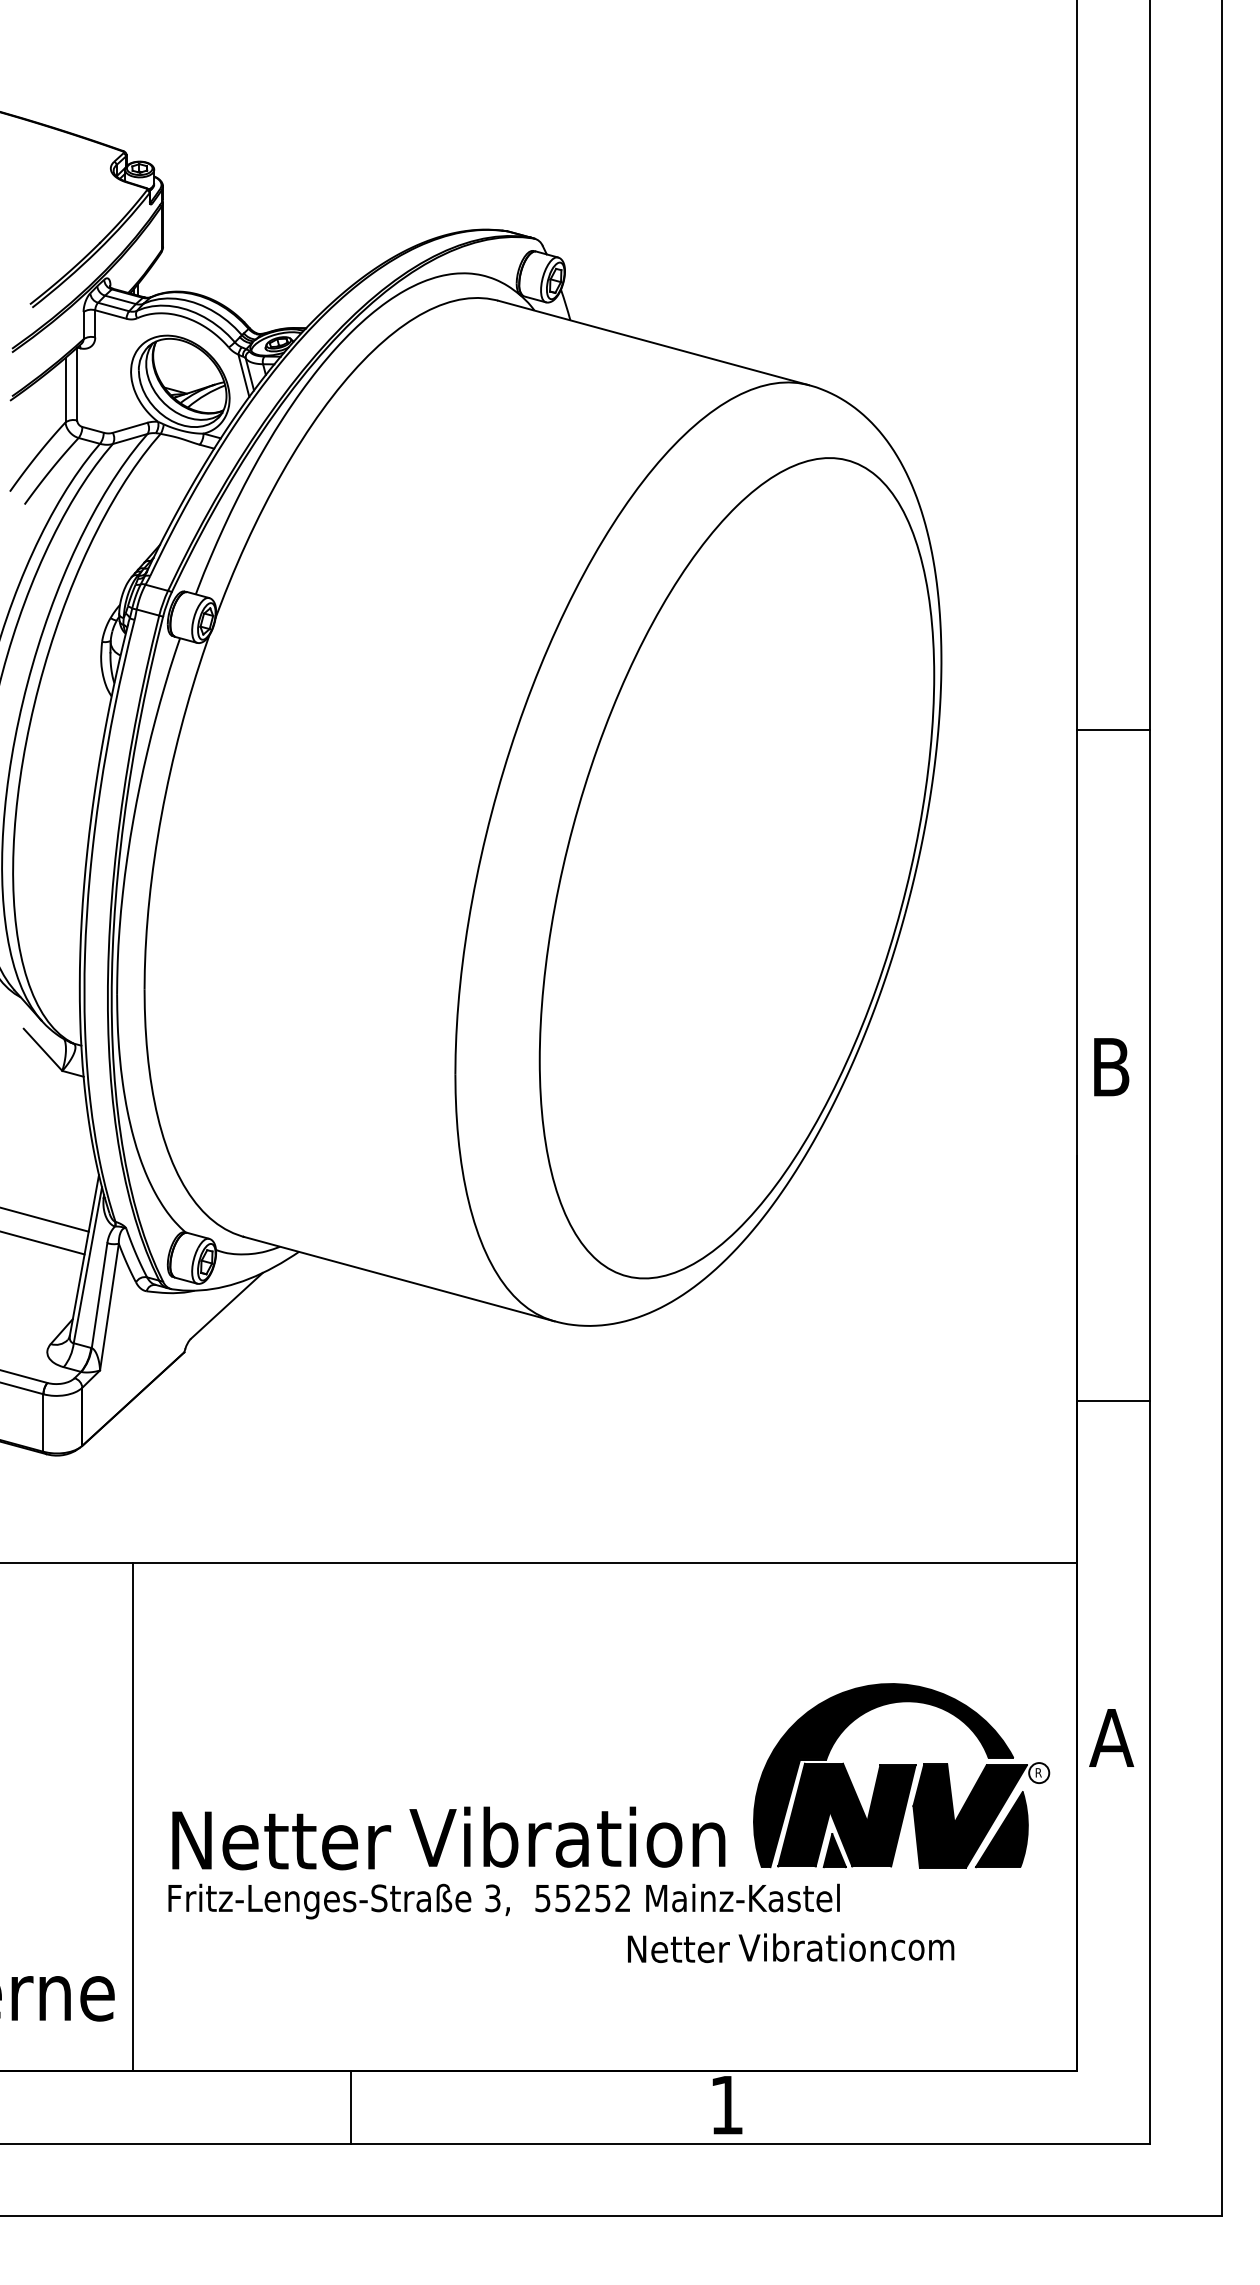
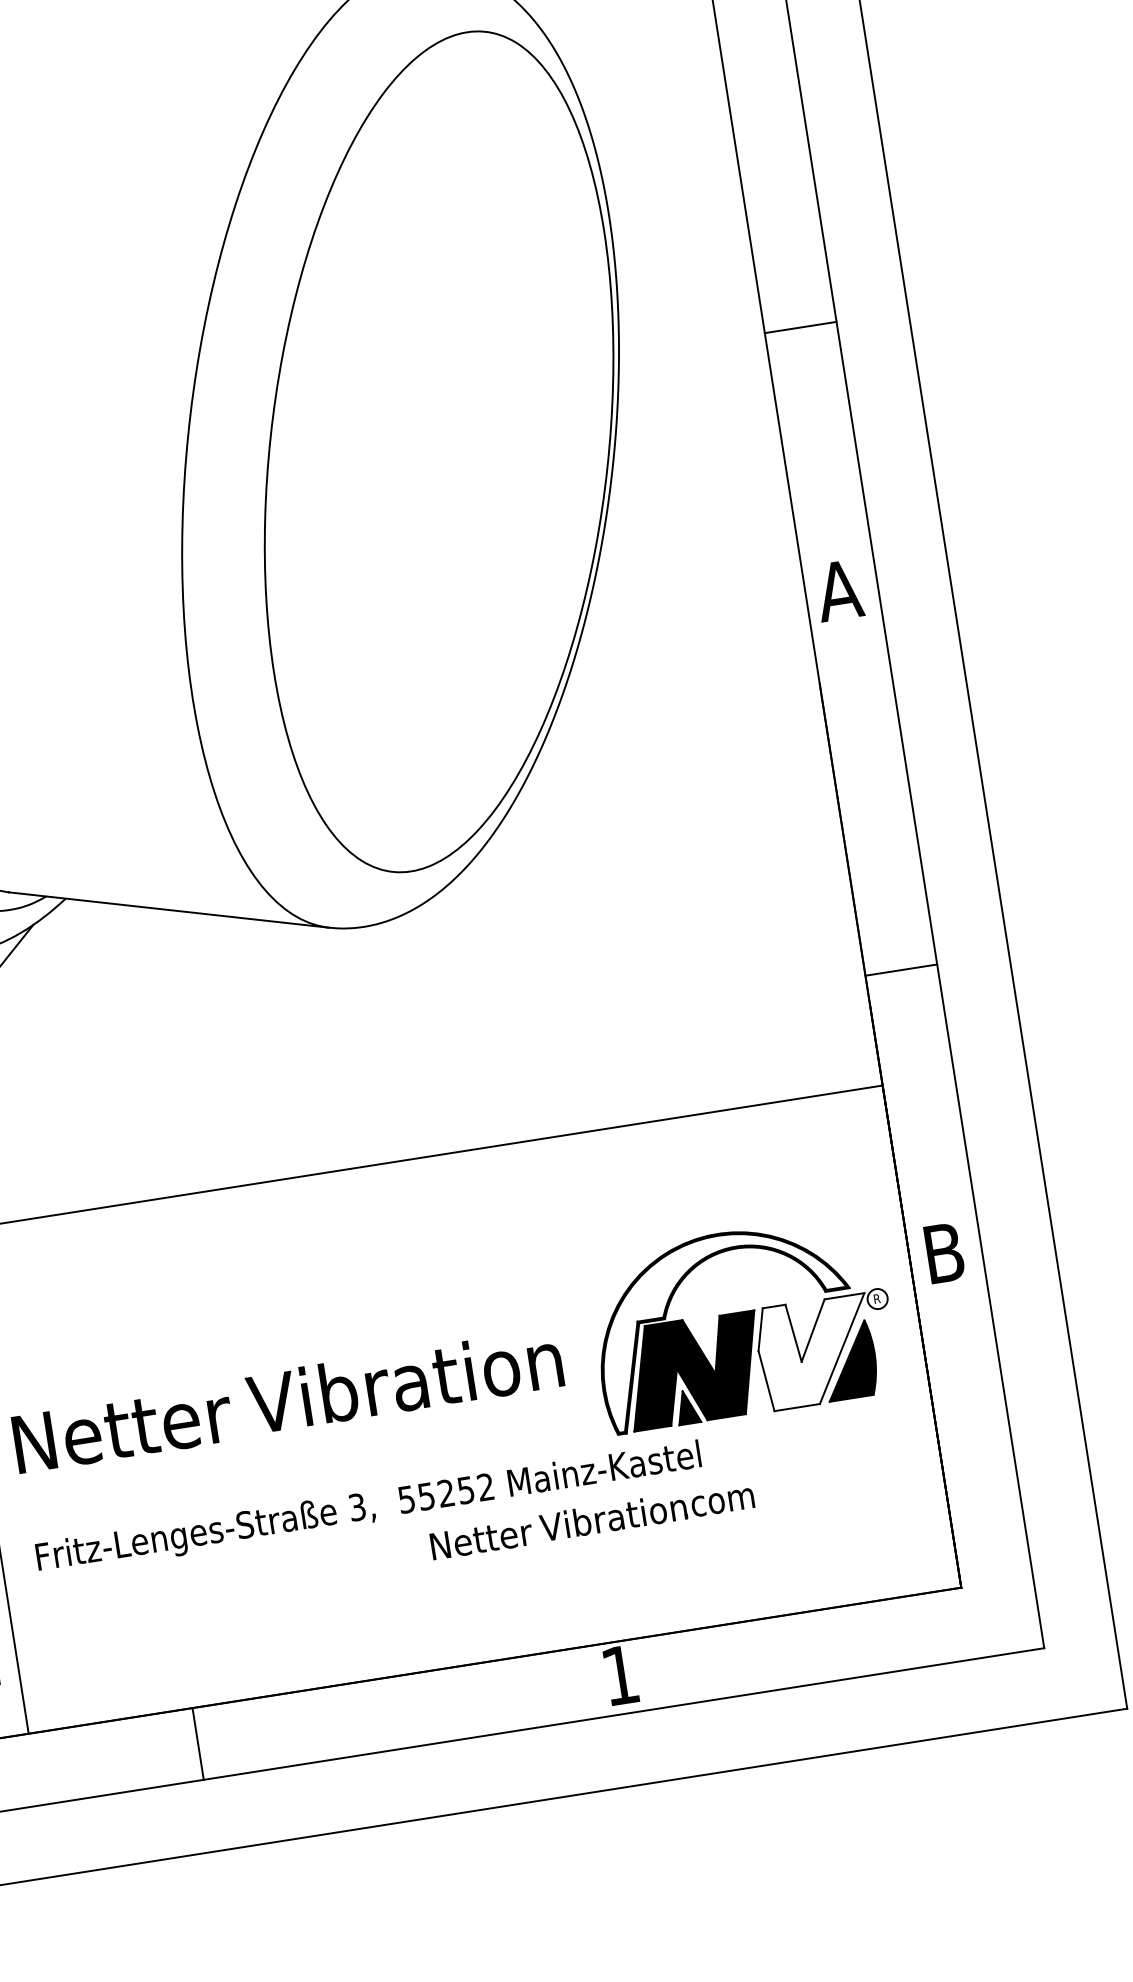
line: (1113, 730) -> (800, 327), moved
text: (1110, 1067) -> (838, 590), B -> A
line: (1113, 1400) -> (901, 969), moved
text: (1111, 1737) -> (943, 1252), A -> B
fill: (883, 1775) -> (724, 1325), removed
fill: (969, 1815) -> (815, 1351), removed
text: (448, 1838) -> (287, 1400), moved
text: (791, 1948) -> (592, 1521), moved
line: (351, 2107) -> (198, 1743), moved

